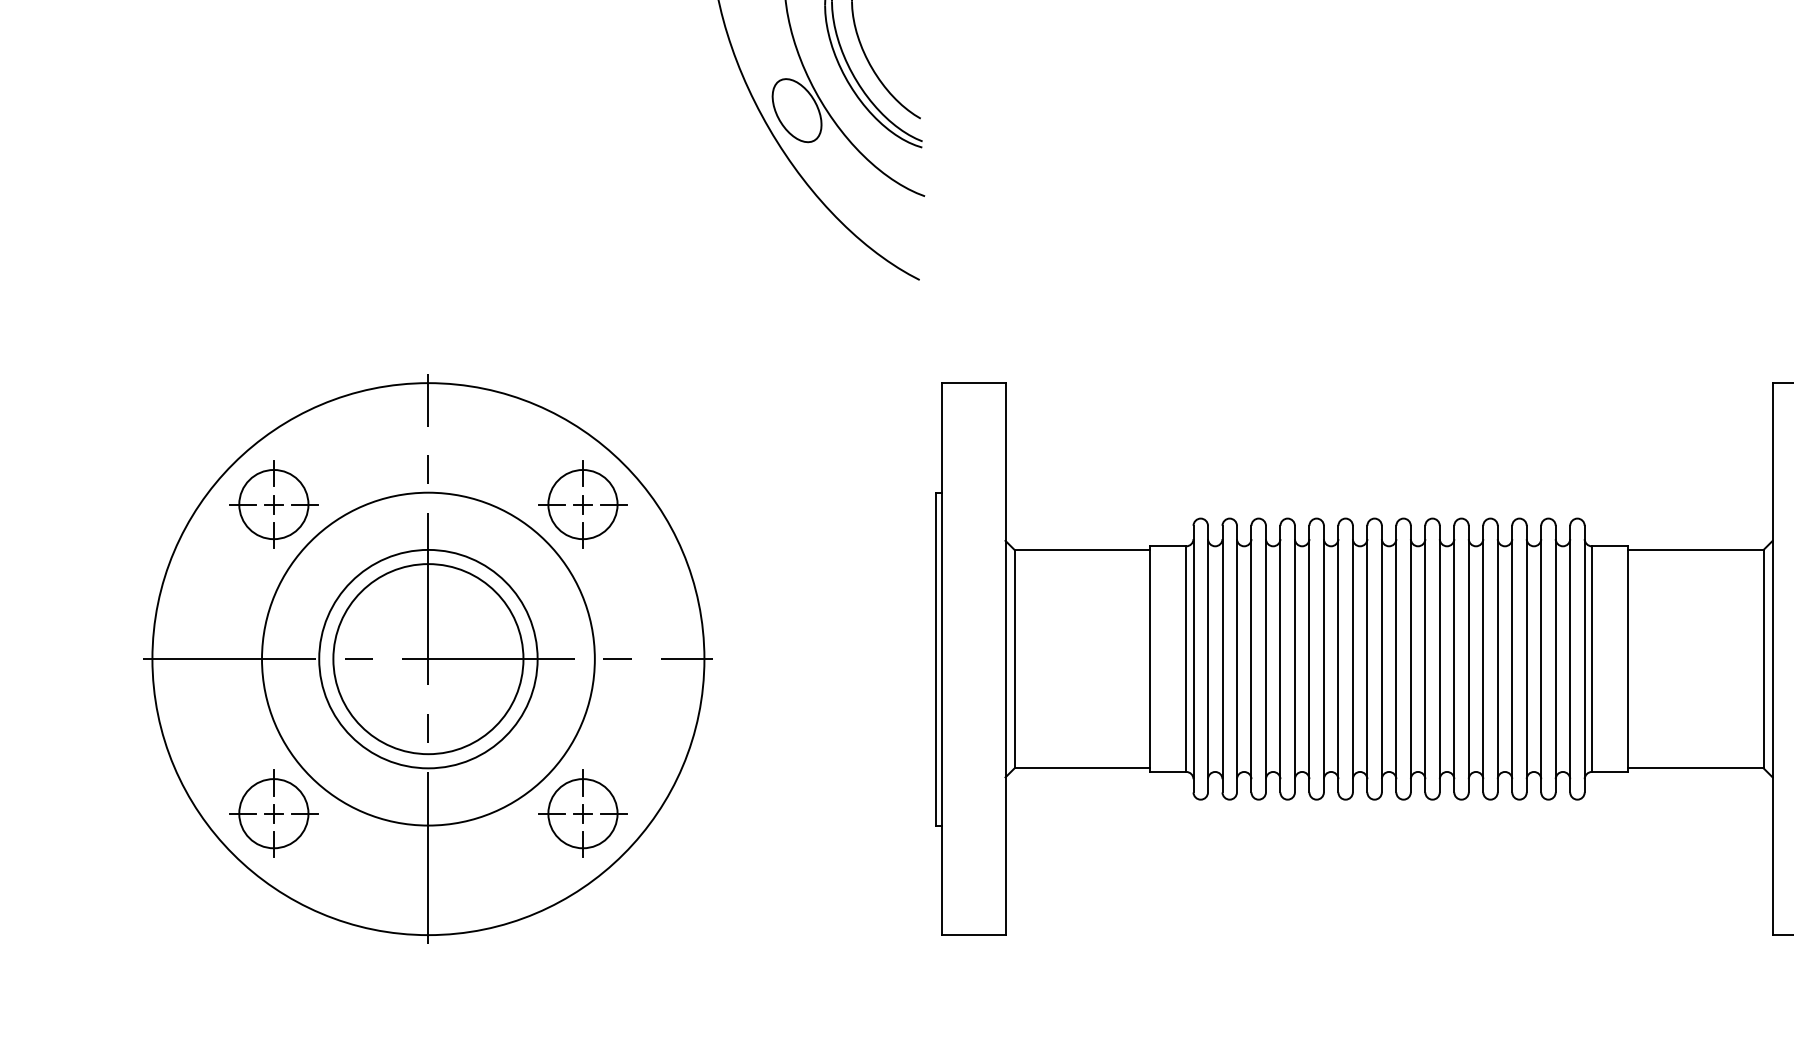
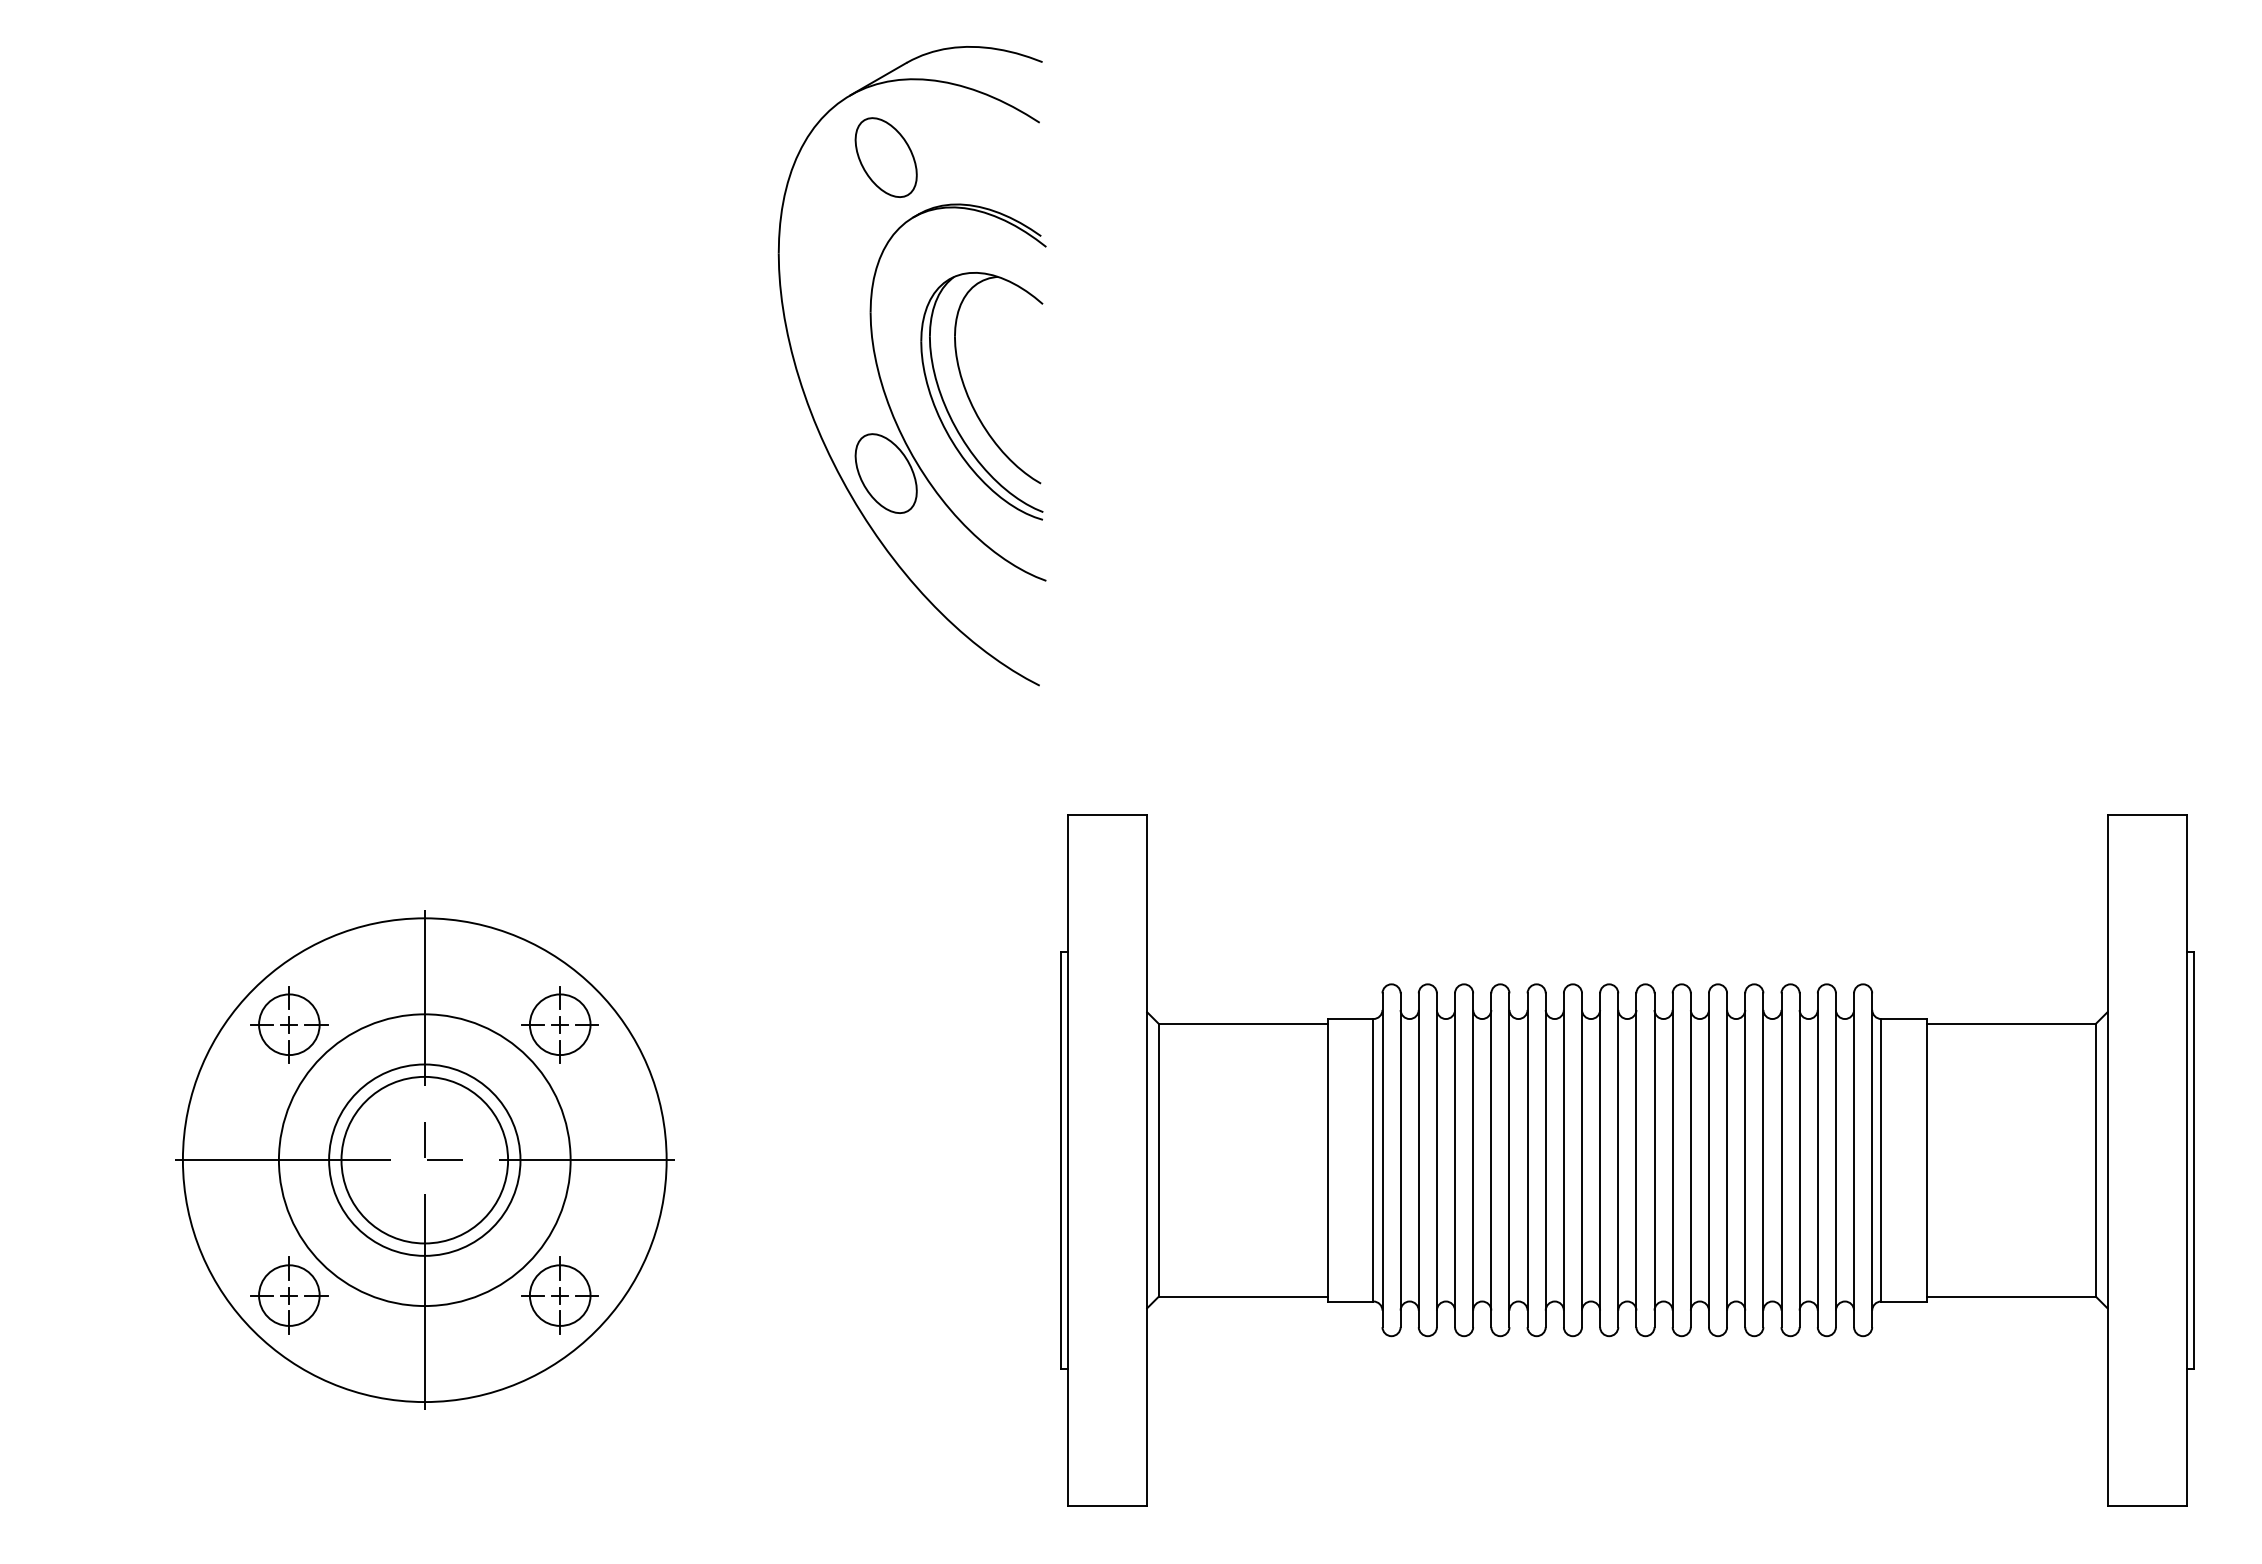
part: (428, 658) -> (424, 1159), size x0.7

